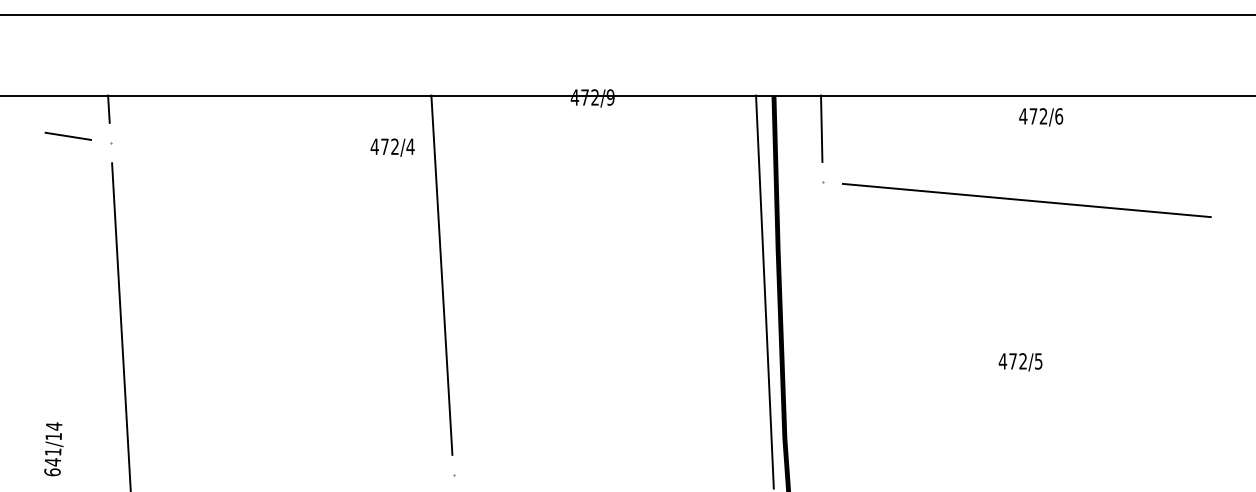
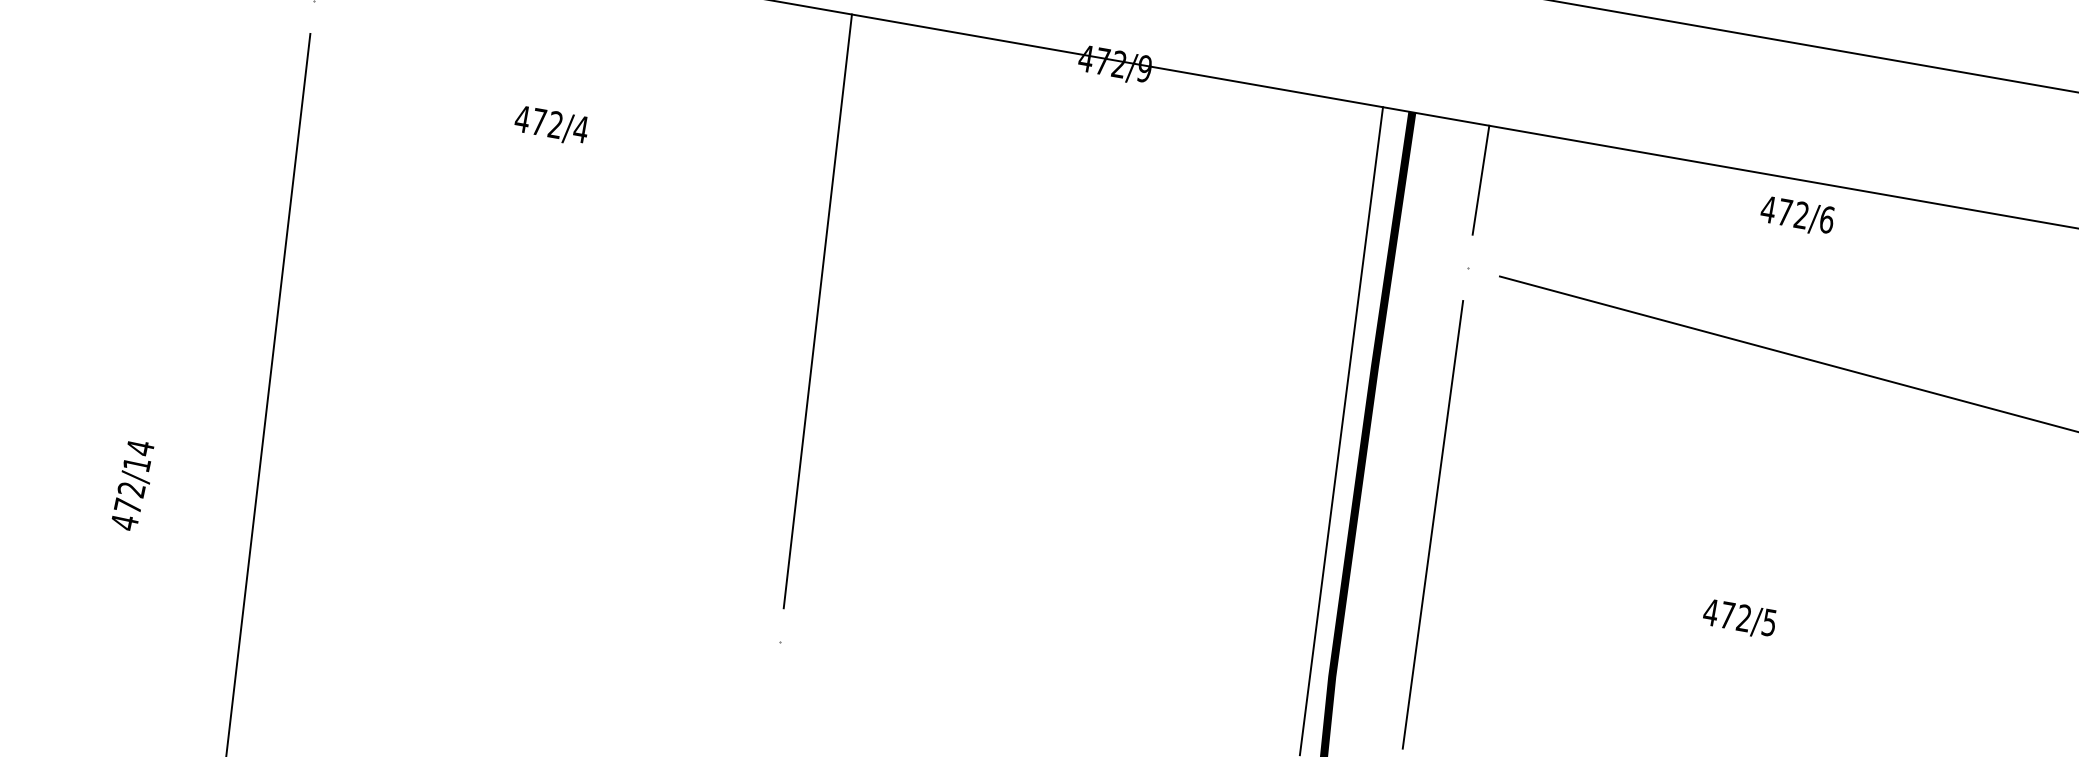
text: (1041, 117) -> (1797, 216), moved
text: (392, 147) -> (551, 125), moved
line: (828, 338) -> (1432, 525), added
text: (52, 462) -> (127, 506), 641/14 -> 472/14

